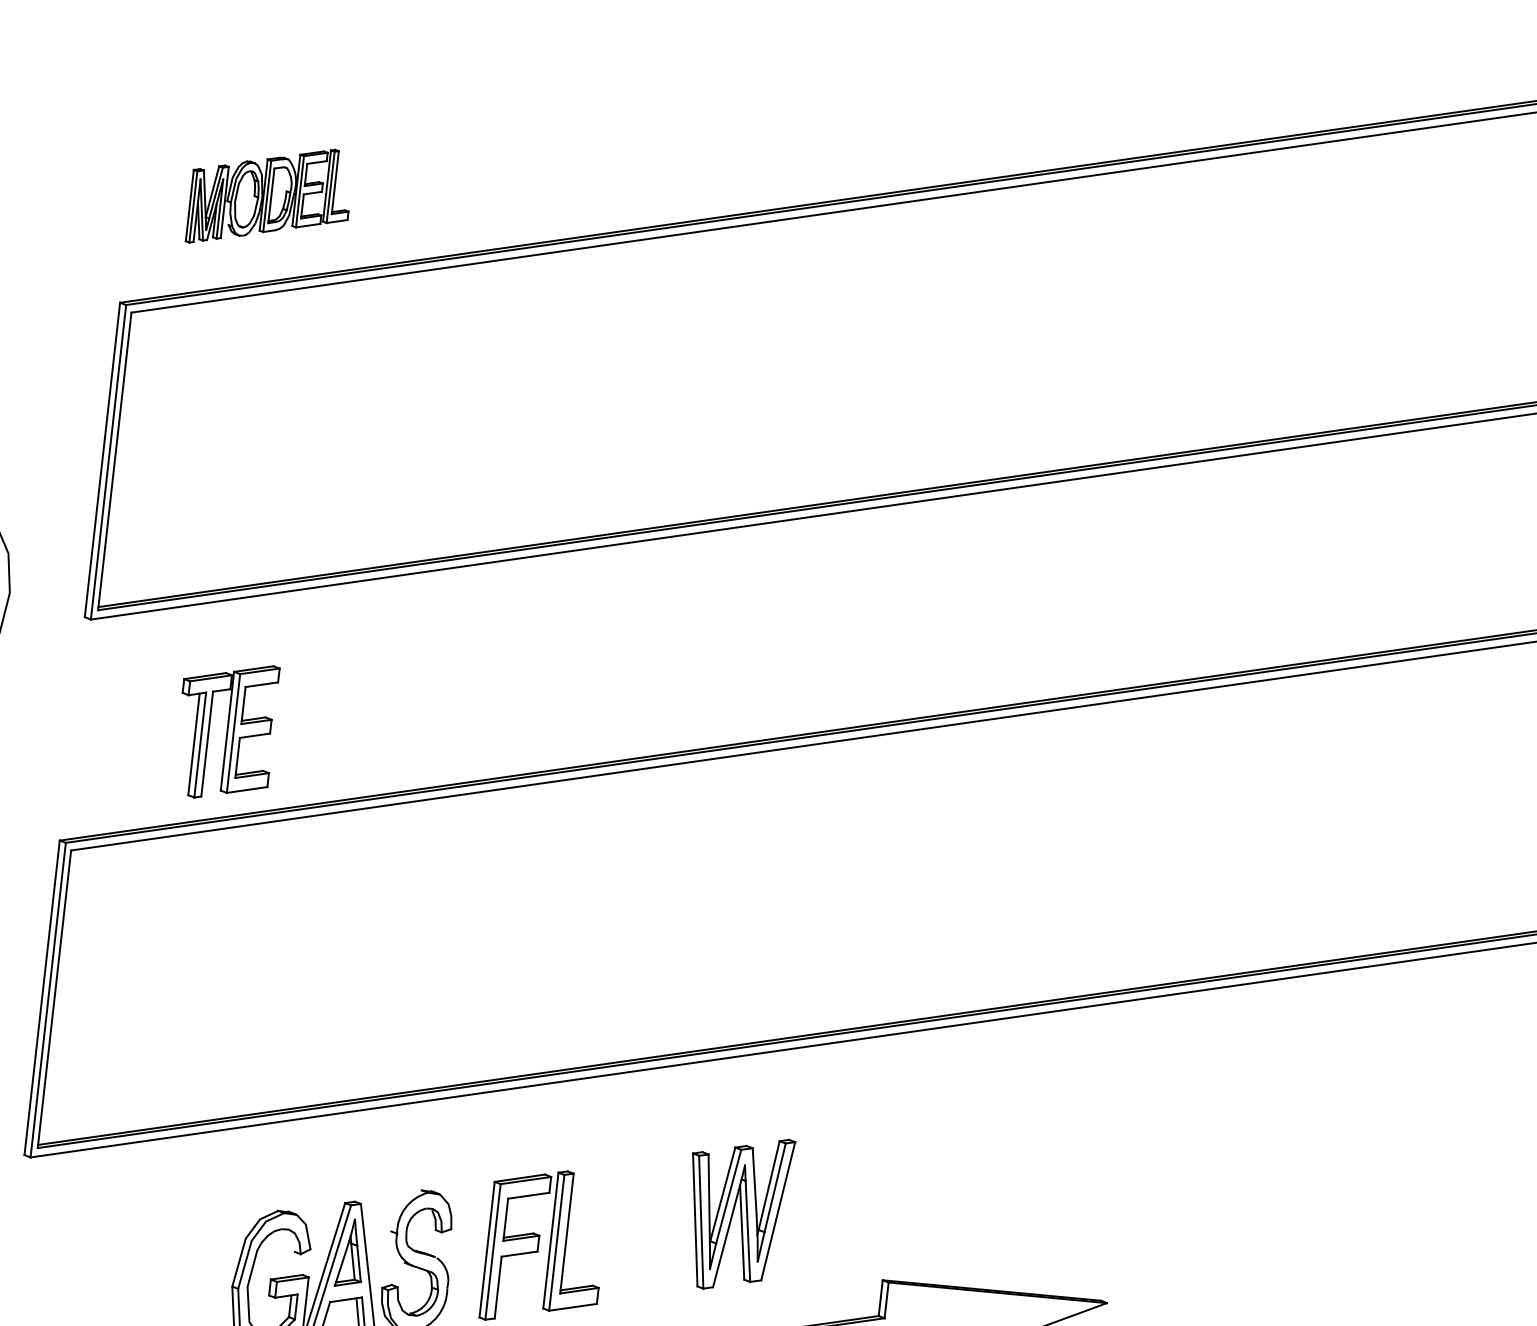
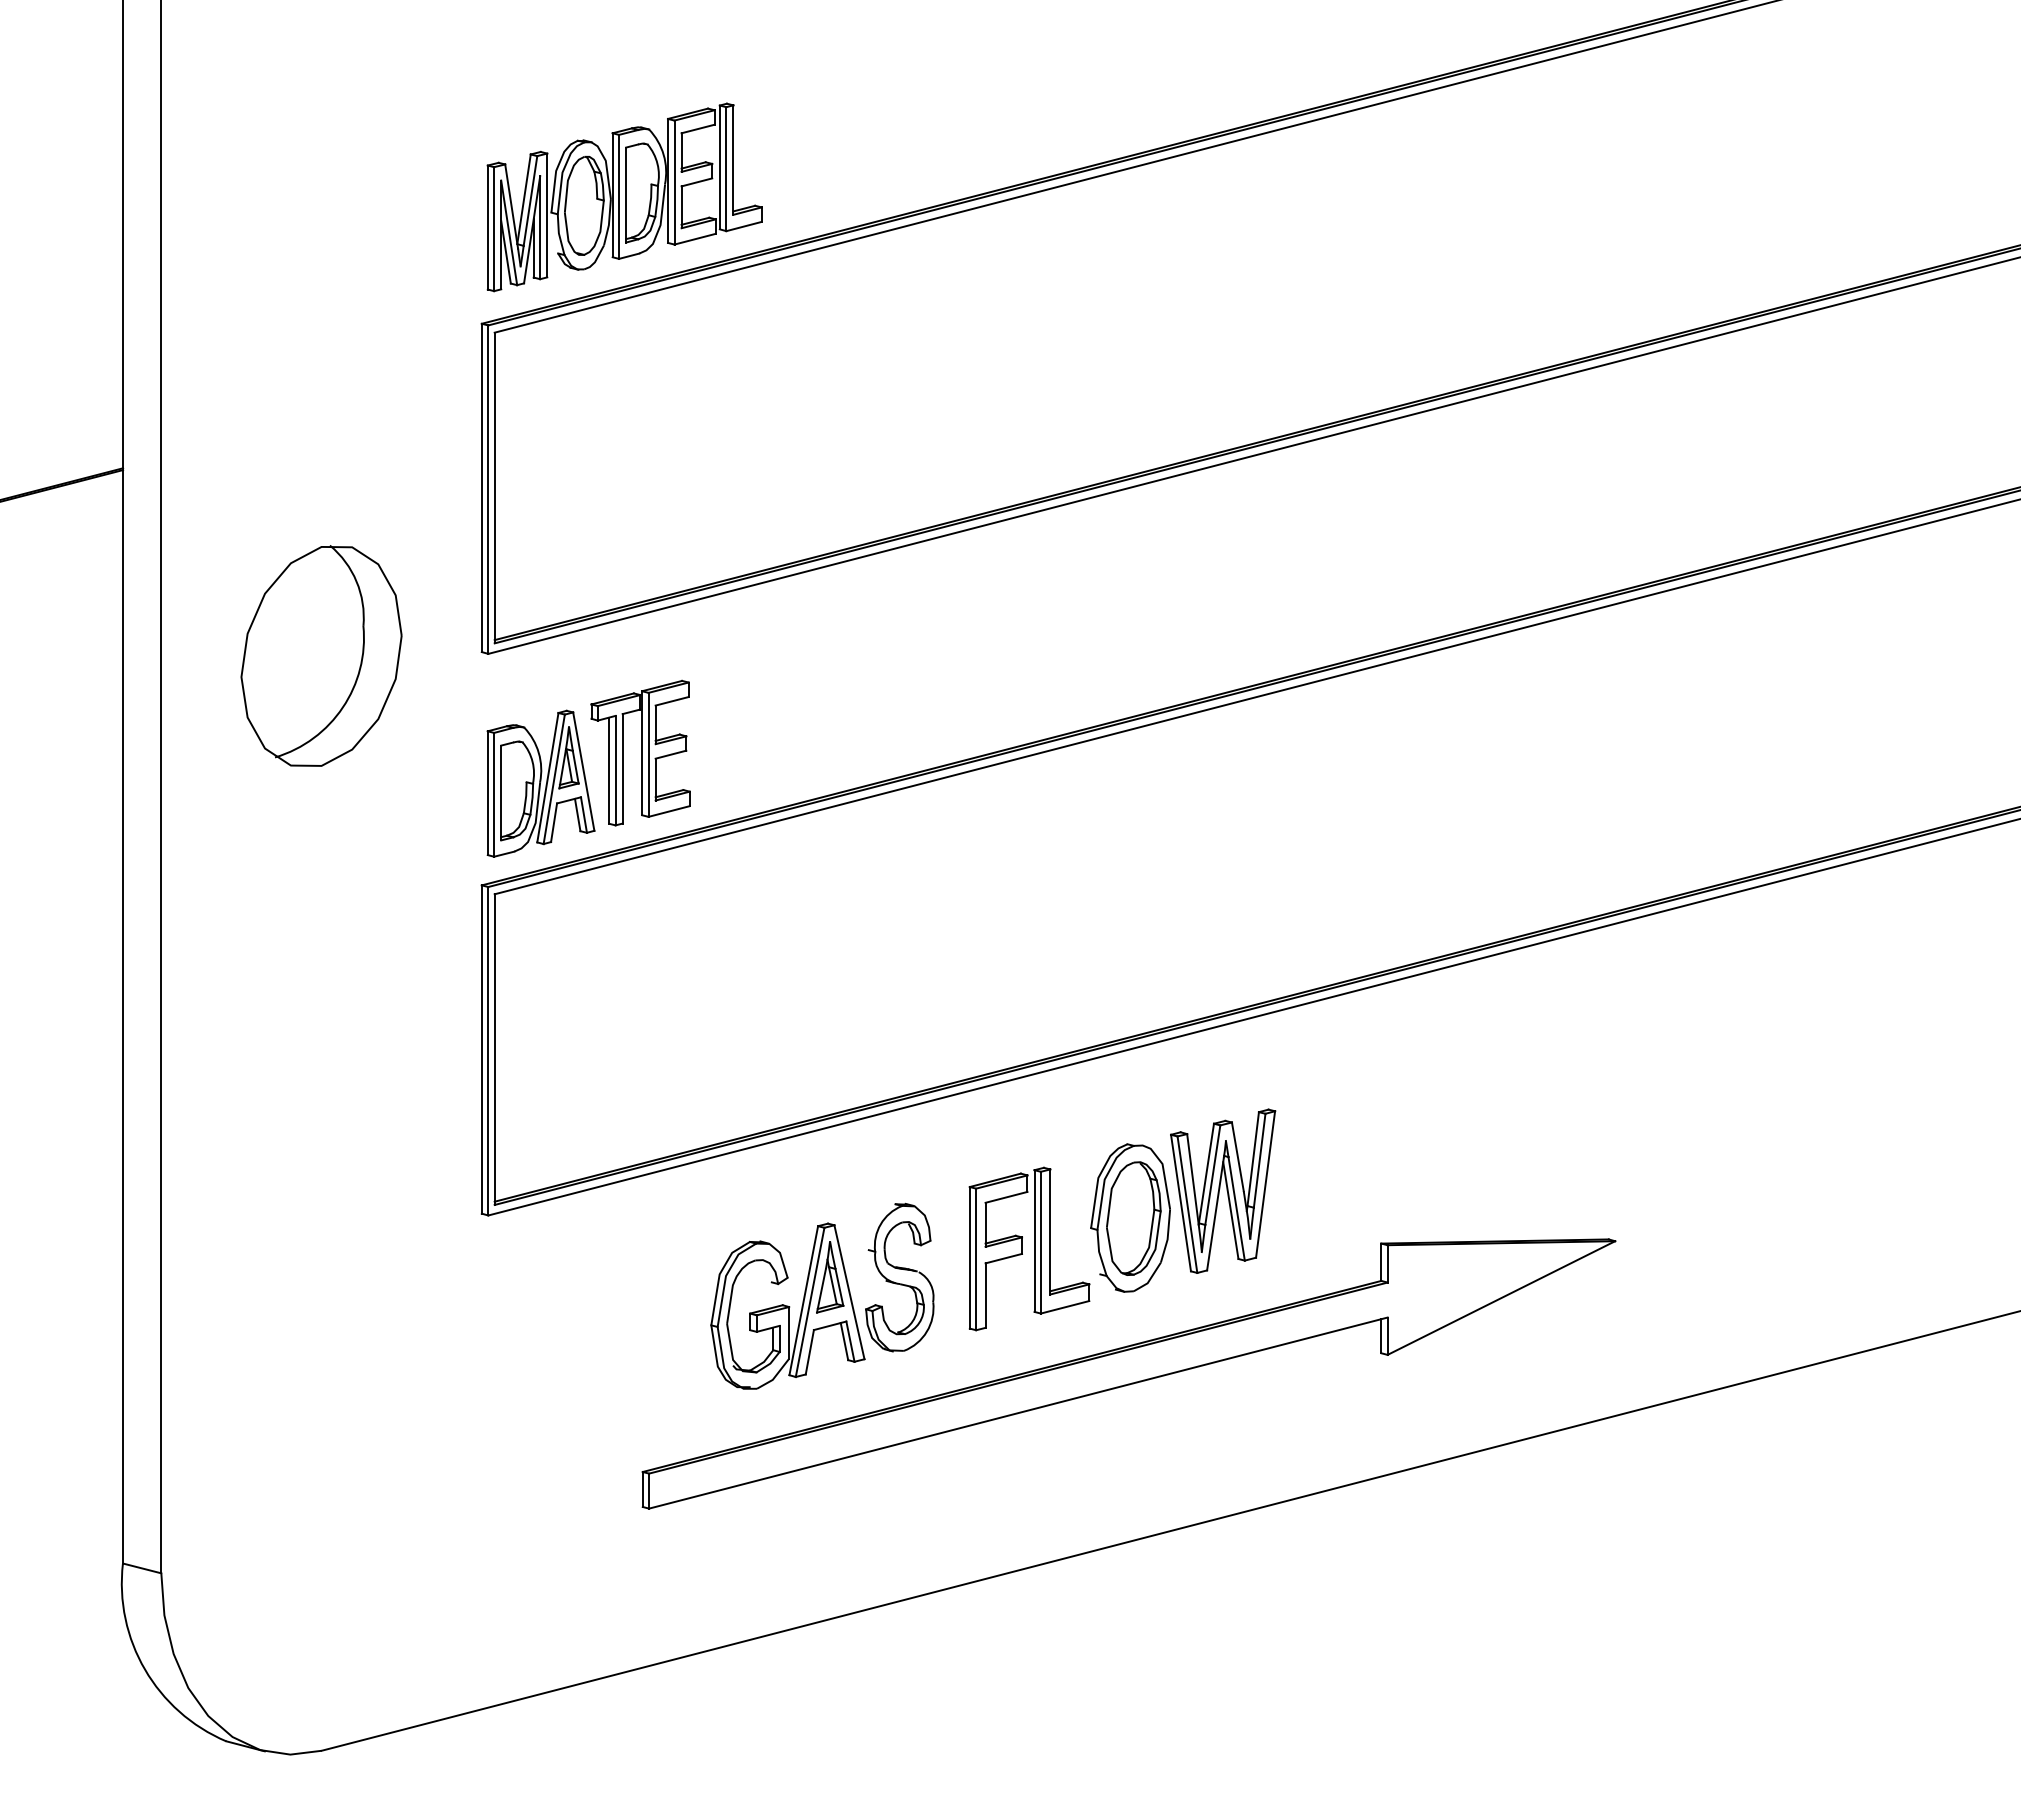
part: (270, 197) -> (624, 197), size x1.67
part: (126, 749) -> (540, 783), added
part: (645, 1228) -> (1130, 1217), added

